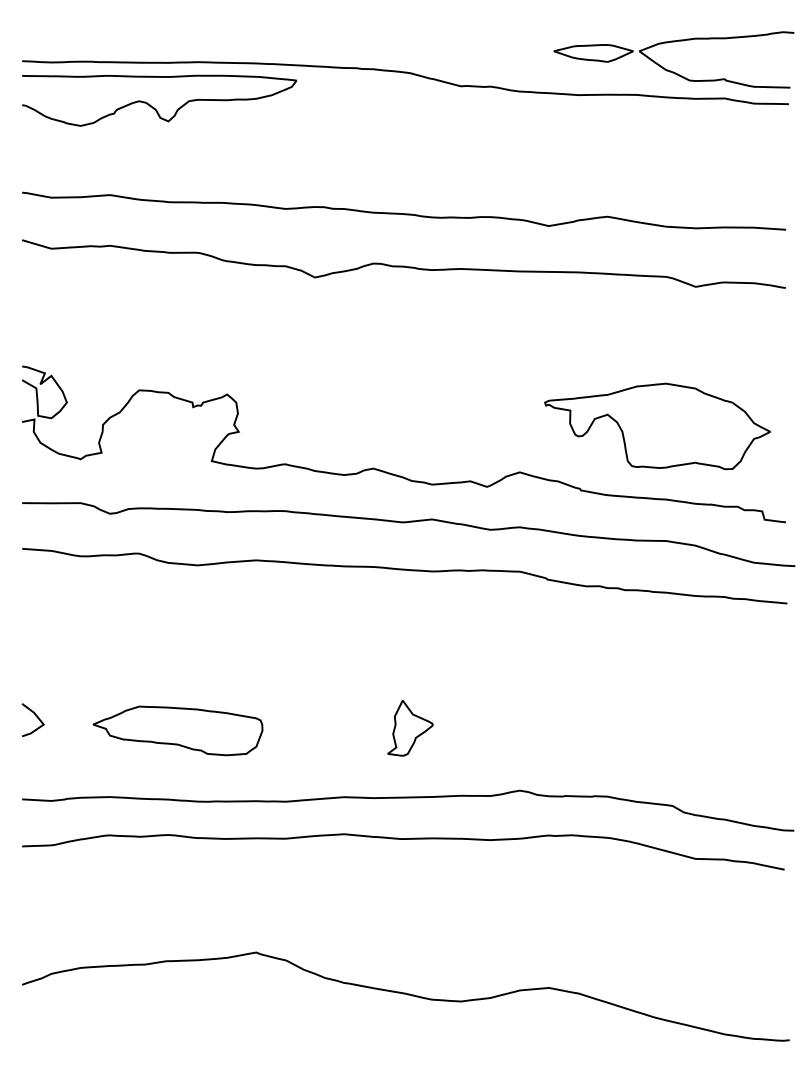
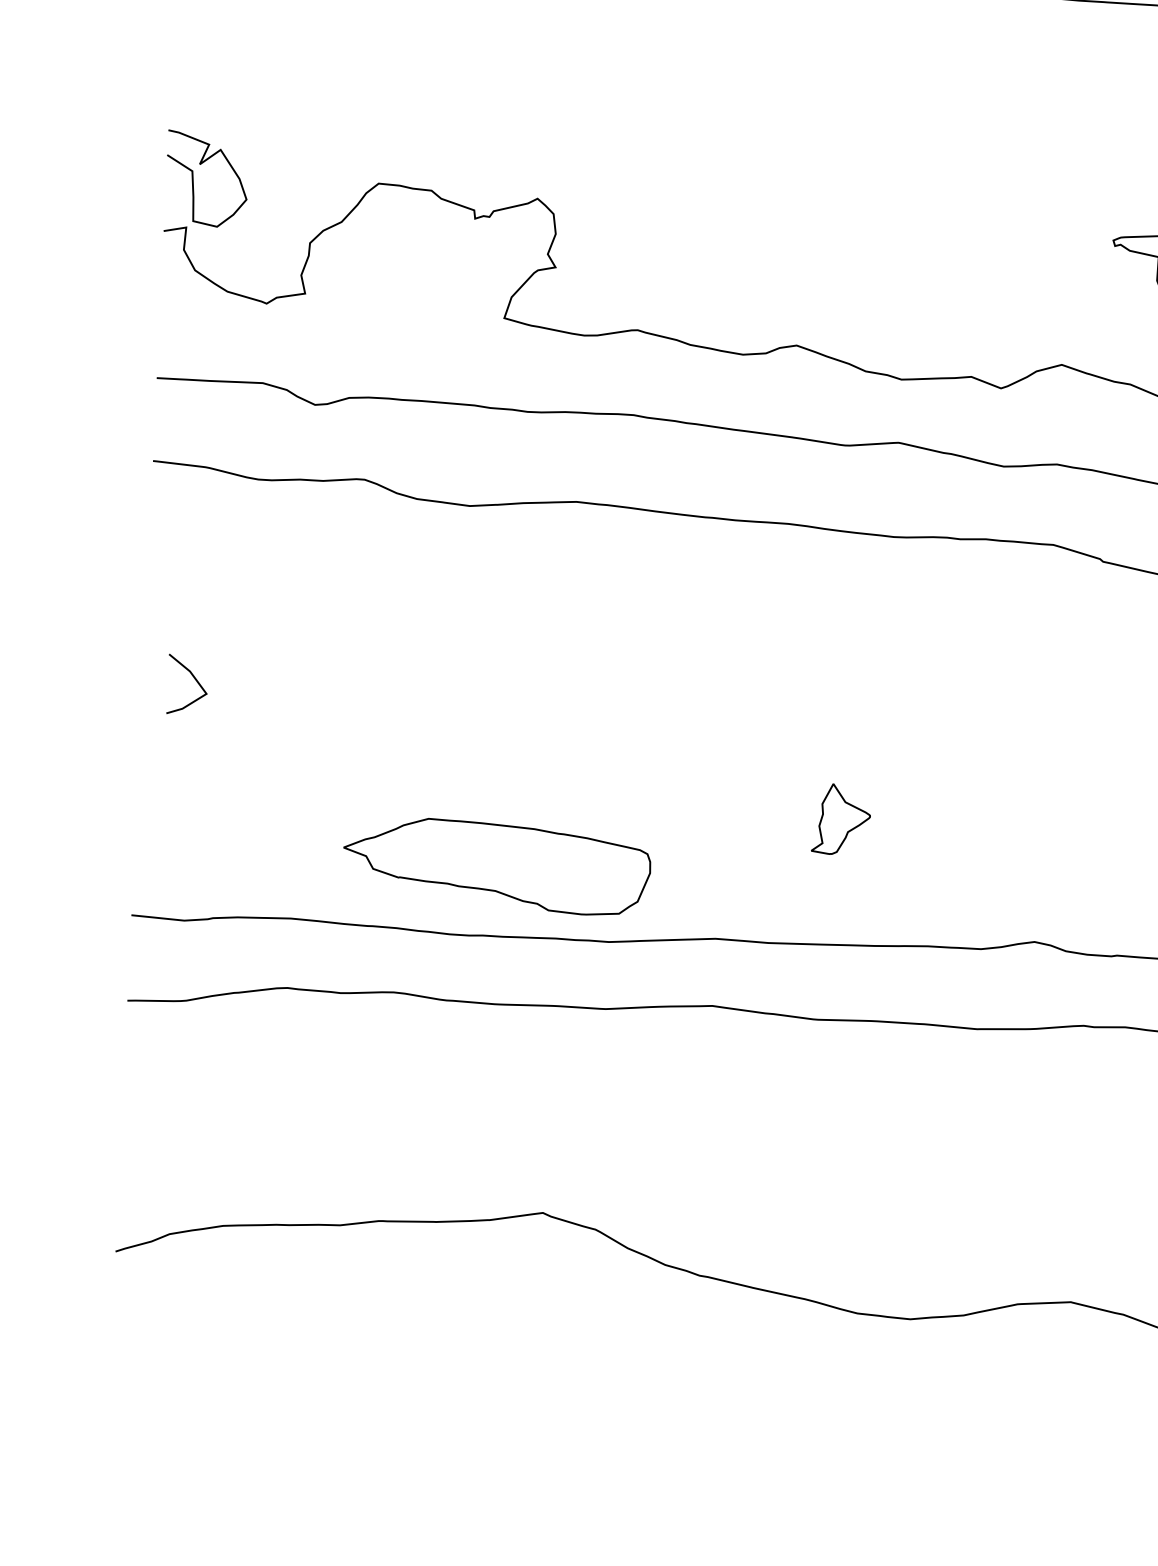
line: (35, 716) -> (192, 678), moved
part: (410, 728) -> (841, 819), size x0.7
part: (177, 730) -> (496, 865), moved

